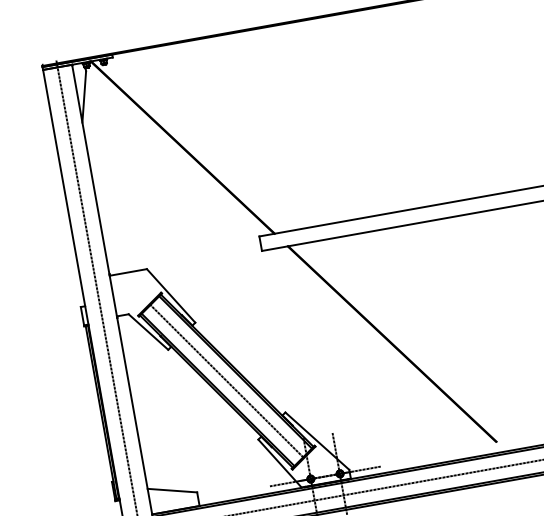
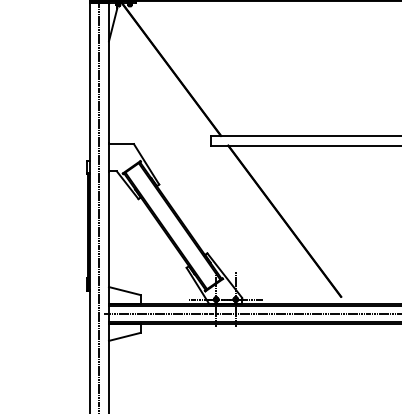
line: (226, 381) -> (172, 226), removed

